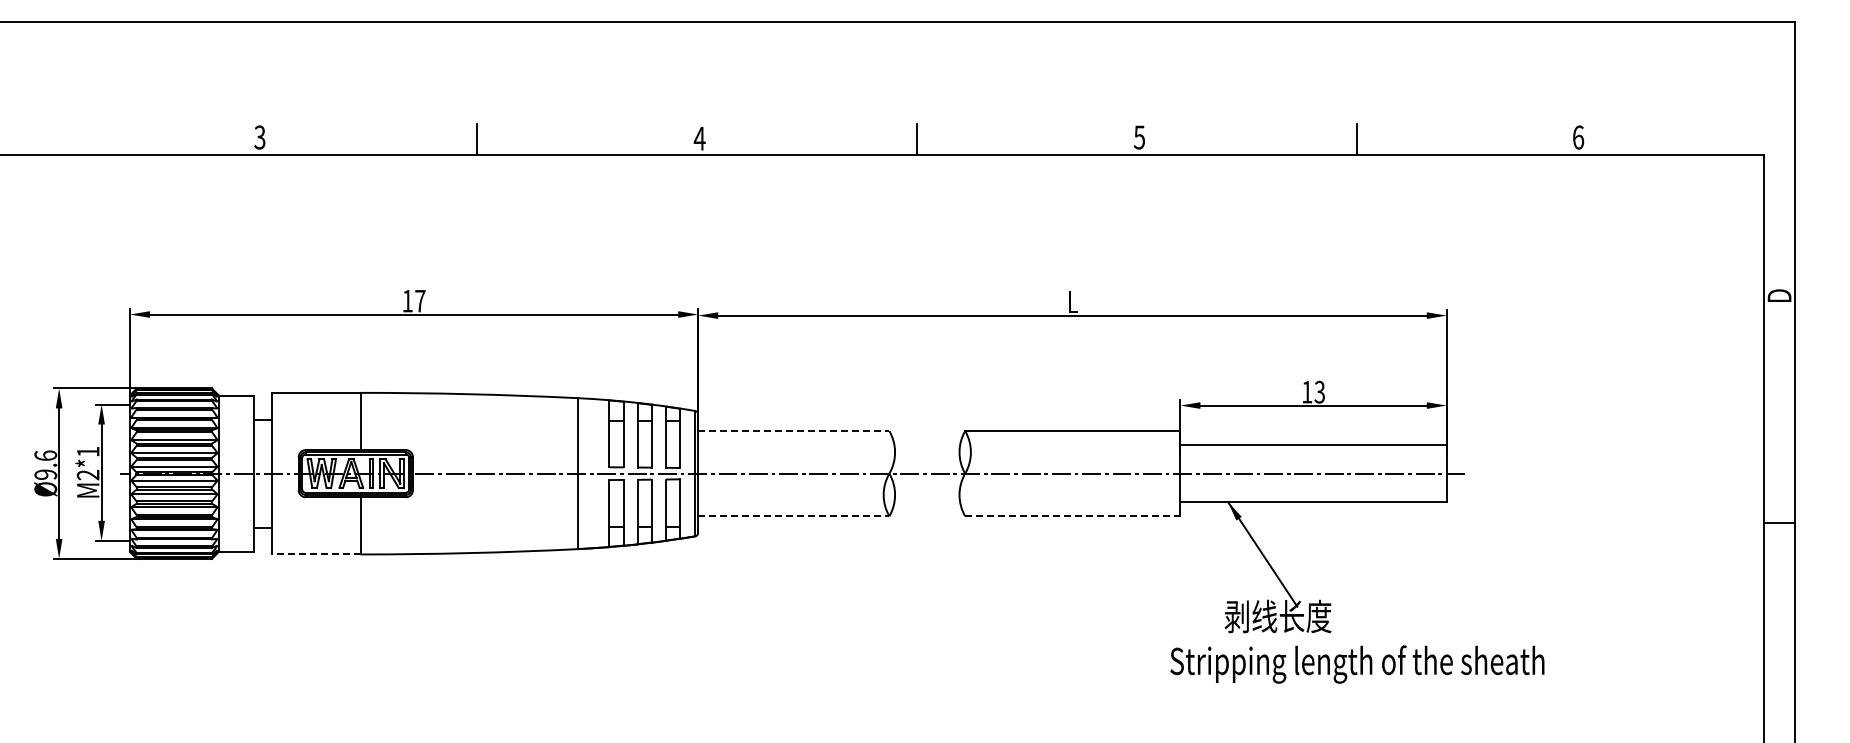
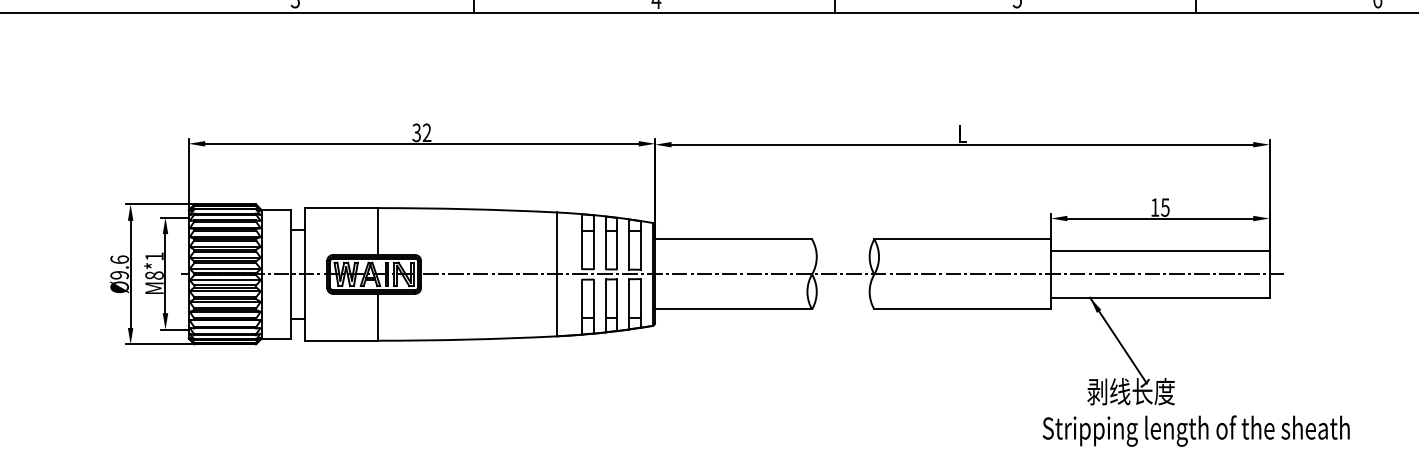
text: (413, 300) -> (421, 132), 17 -> 32
text: (1319, 391) -> (1165, 206), 13 -> 15
line: (793, 431) -> (733, 239), dashed -> solid
text: (88, 474) -> (154, 275), M2*1 -> M8*1
line: (793, 516) -> (733, 309), dashed -> solid
line: (1072, 516) -> (962, 309), dashed -> solid
line: (315, 554) -> (341, 340), dashed -> solid

